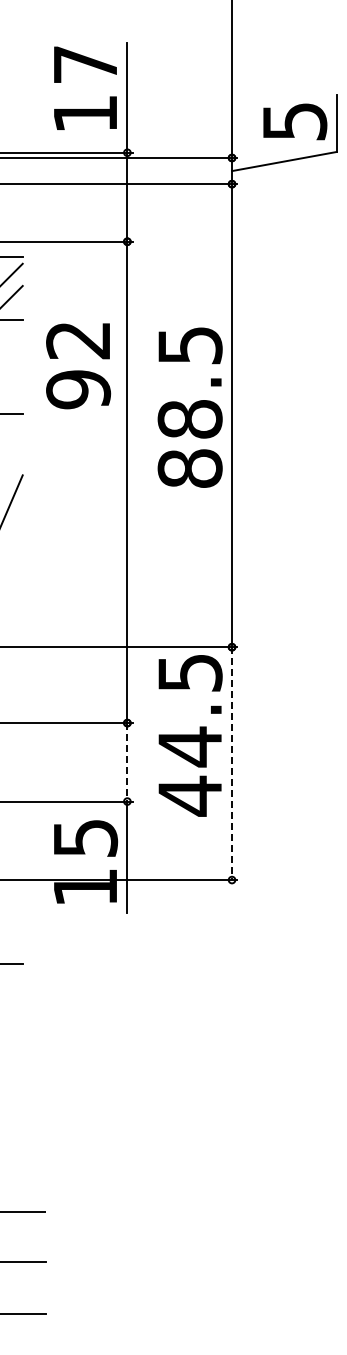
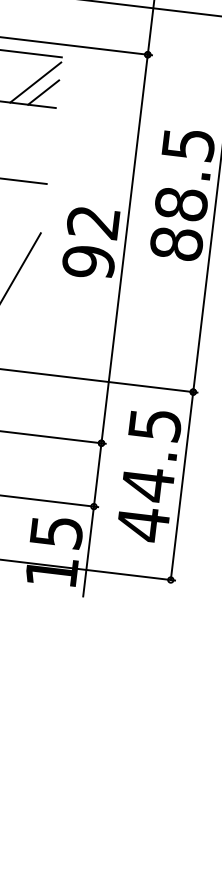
text: (78, 366) -> (91, 243), moved
text: (190, 735) -> (149, 475), moved
line: (127, 762) -> (97, 475), dashed -> solid
line: (232, 764) -> (182, 486), dashed -> solid

